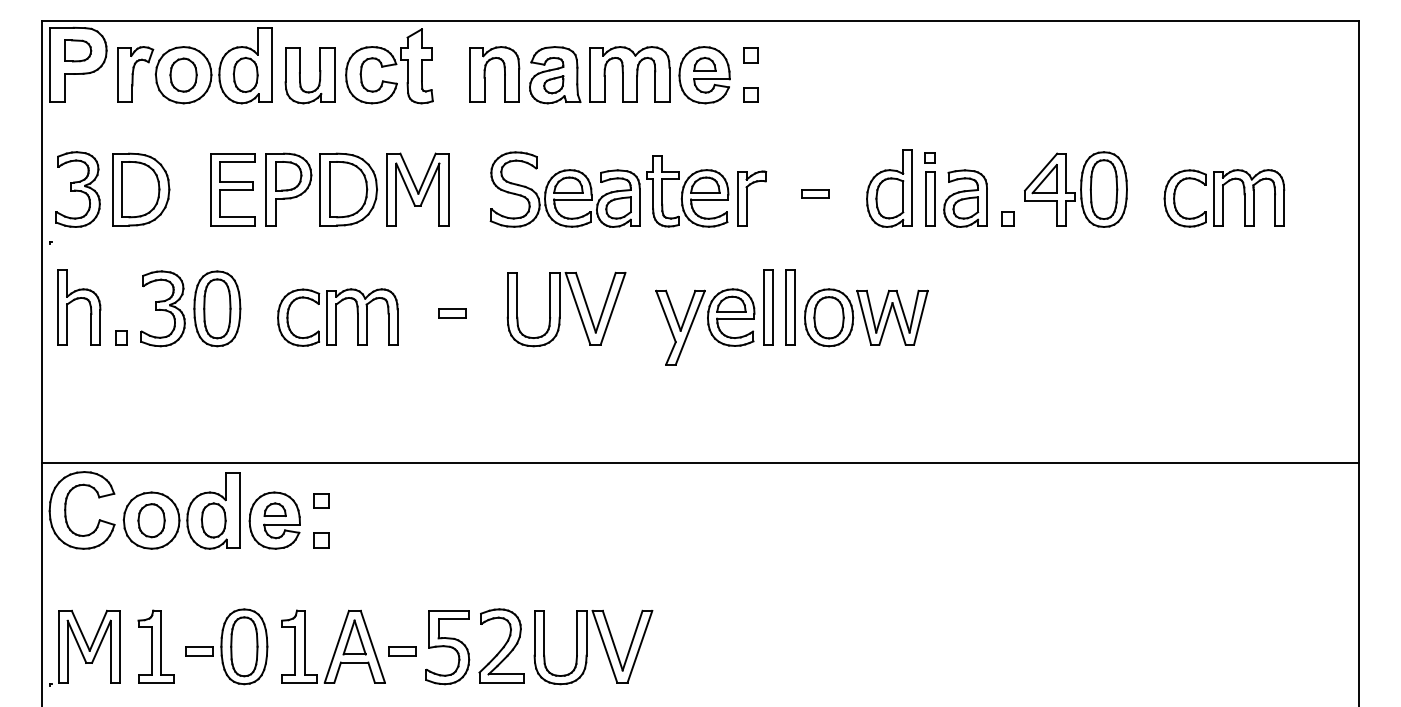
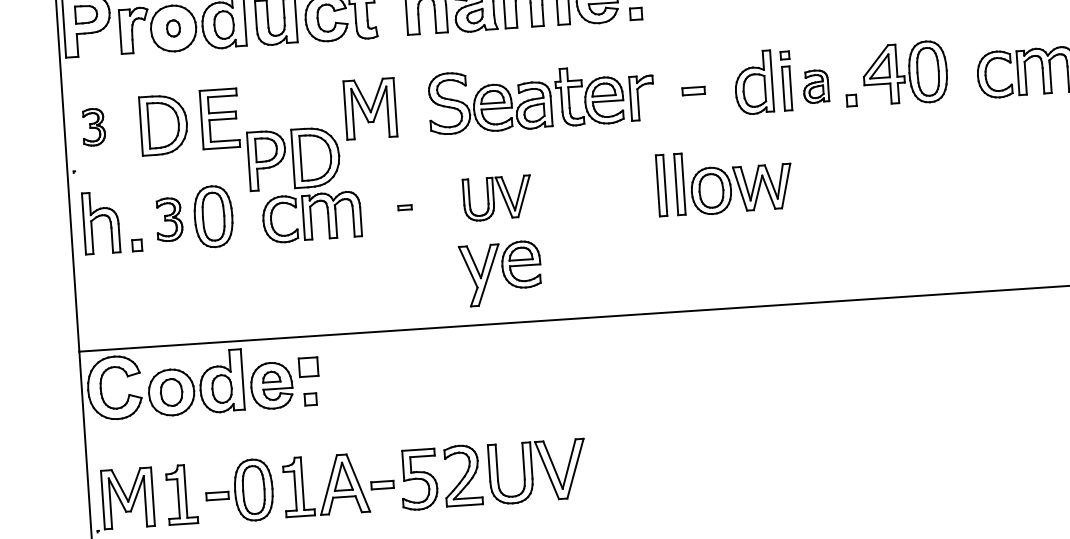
part: (183, 74) -> (173, 28), size x0.6
part: (77, 189) -> (93, 127), size x0.6
part: (141, 189) -> (164, 124), moved
part: (321, 189) -> (294, 158), moved
part: (965, 198) -> (815, 86), size x0.7
part: (162, 308) -> (168, 219), size x0.7
part: (566, 309) -> (497, 198), size x0.7
part: (452, 313) -> (405, 207), size x0.6
part: (705, 326) -> (500, 273), moved
part: (321, 500) -> (308, 366), size x1.6

